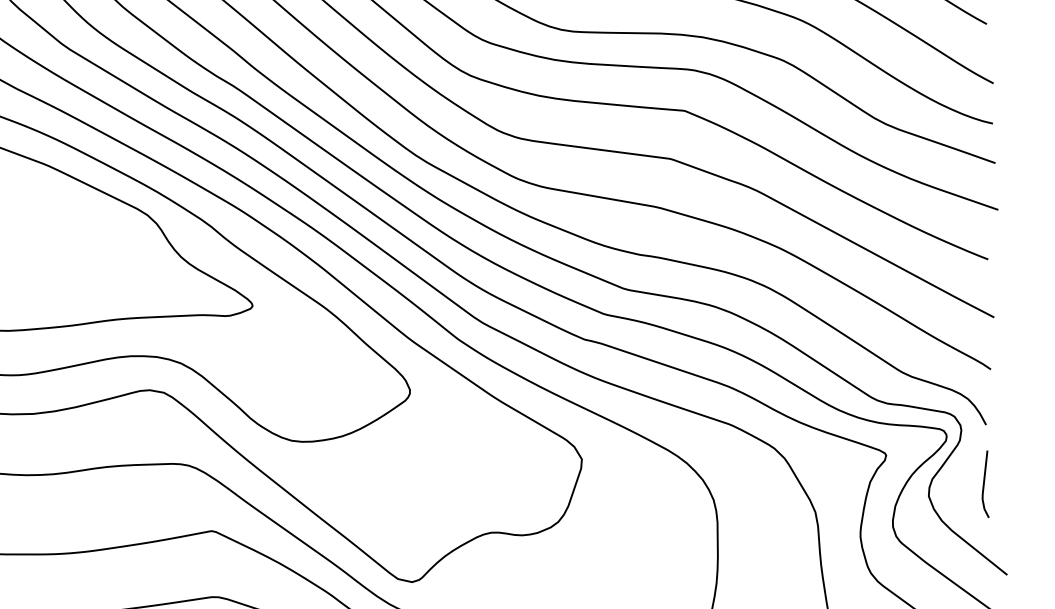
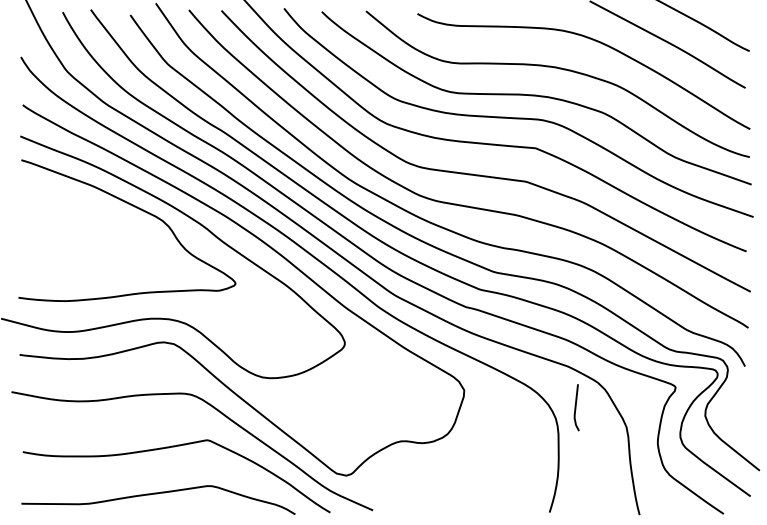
line: (985, 483) -> (576, 407), moved

